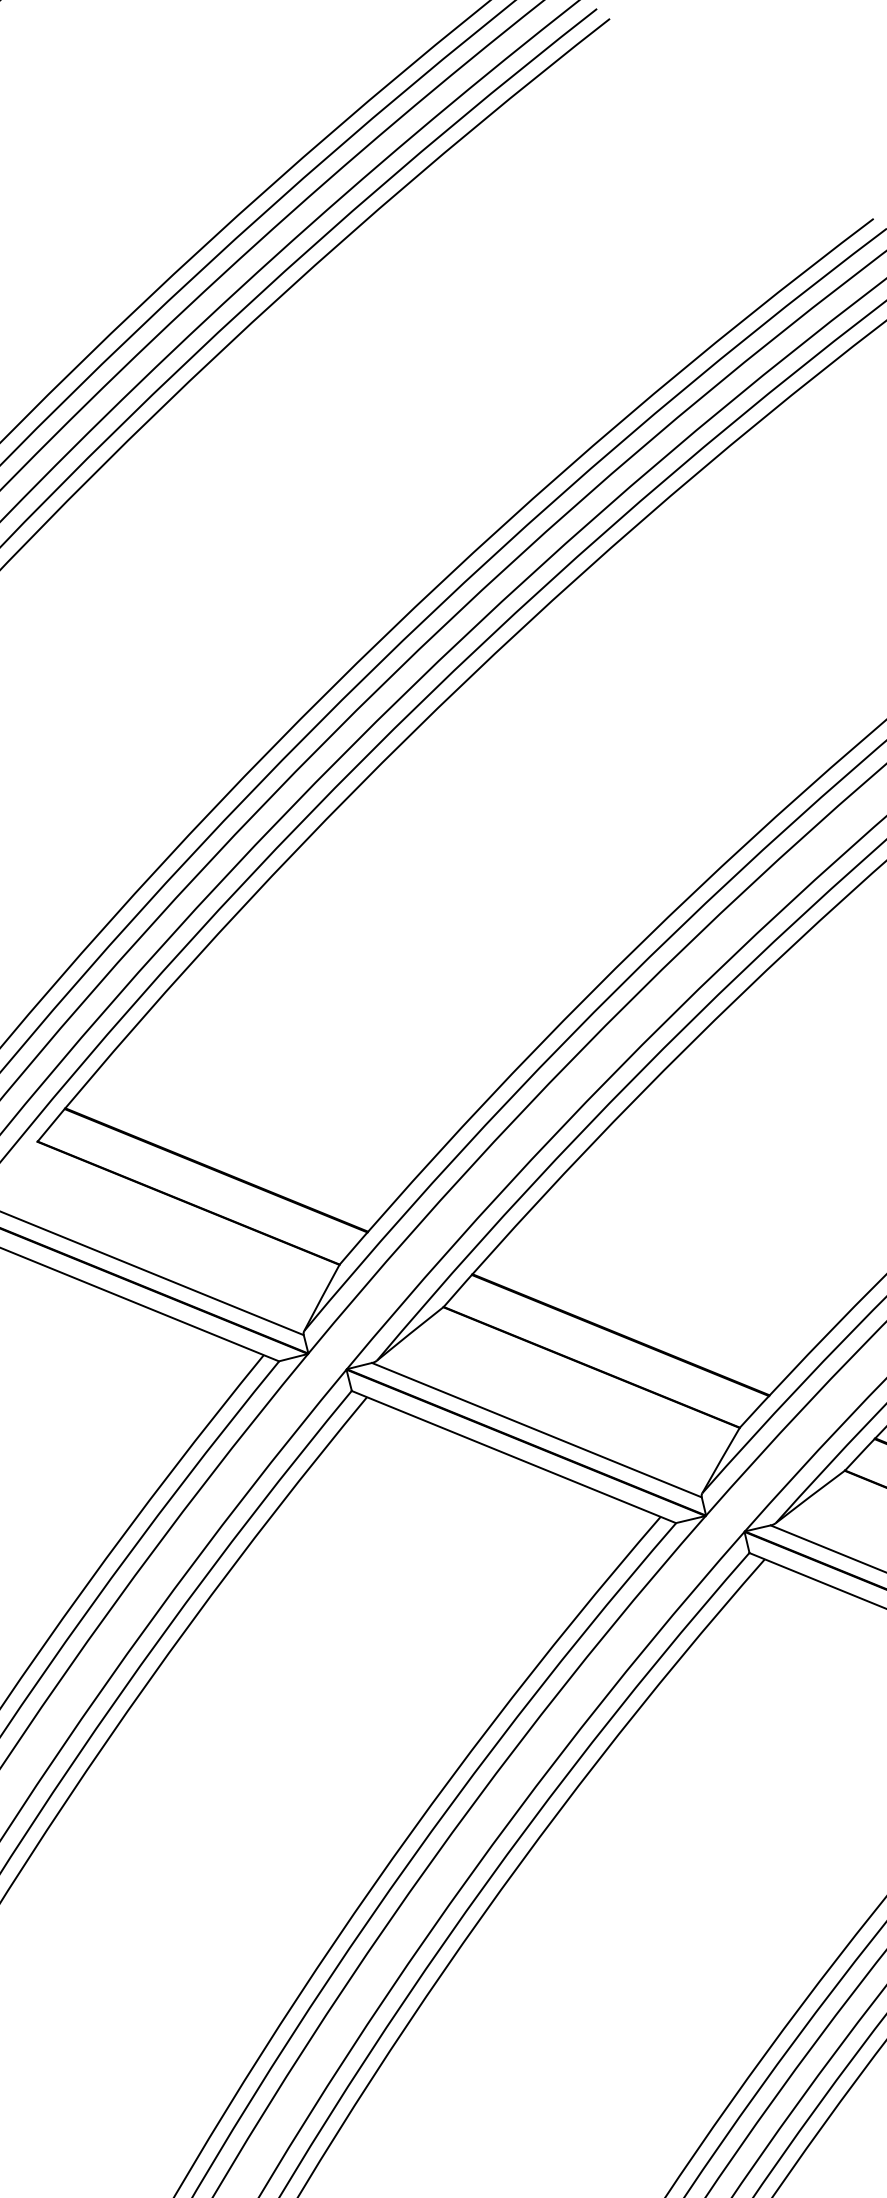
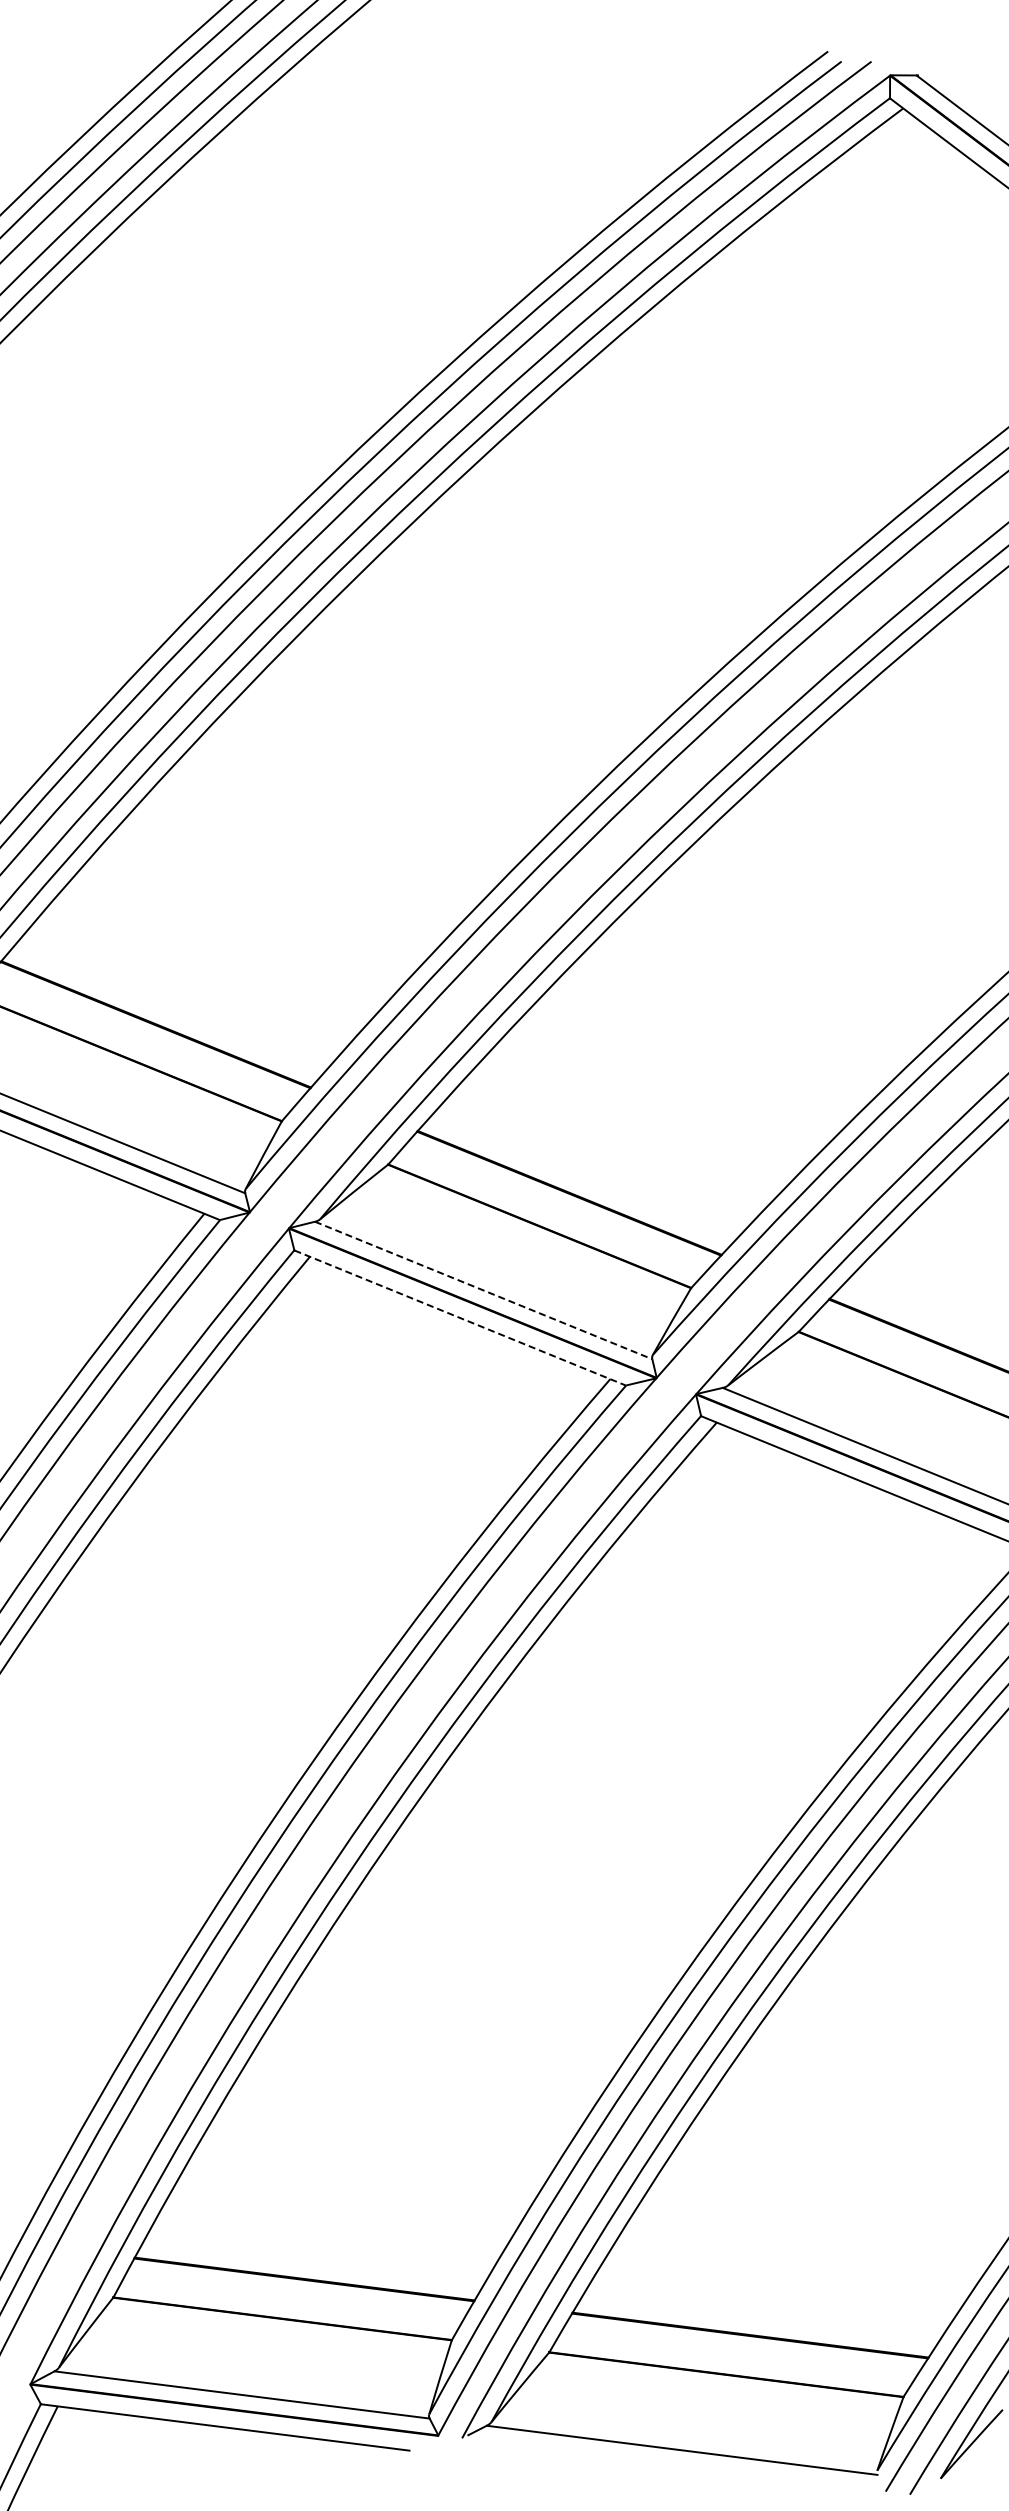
line: (537, 1430) -> (484, 1290), solid -> dashed
line: (514, 1457) -> (460, 1318), solid -> dashed

